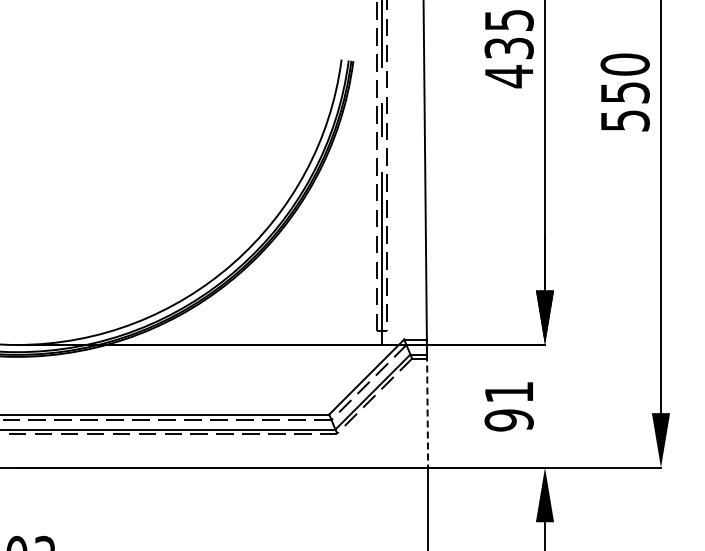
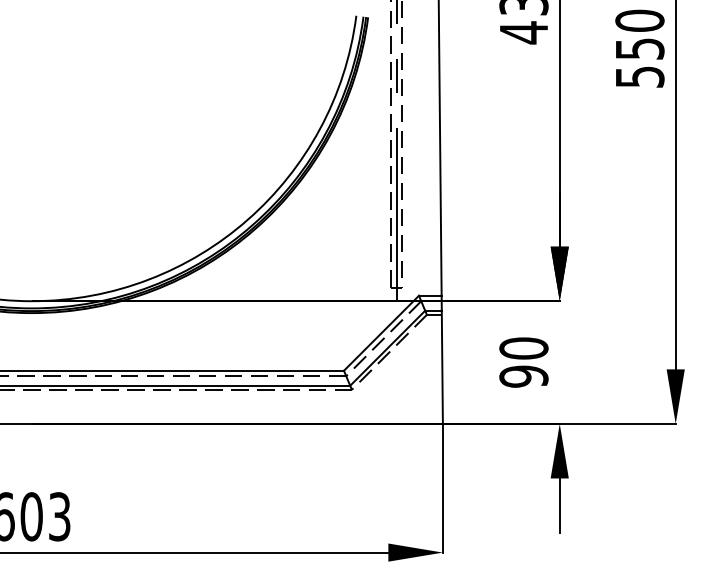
text: (508, 392) -> (523, 348), 91 -> 90
line: (427, 411) -> (442, 367), dashed -> solid

